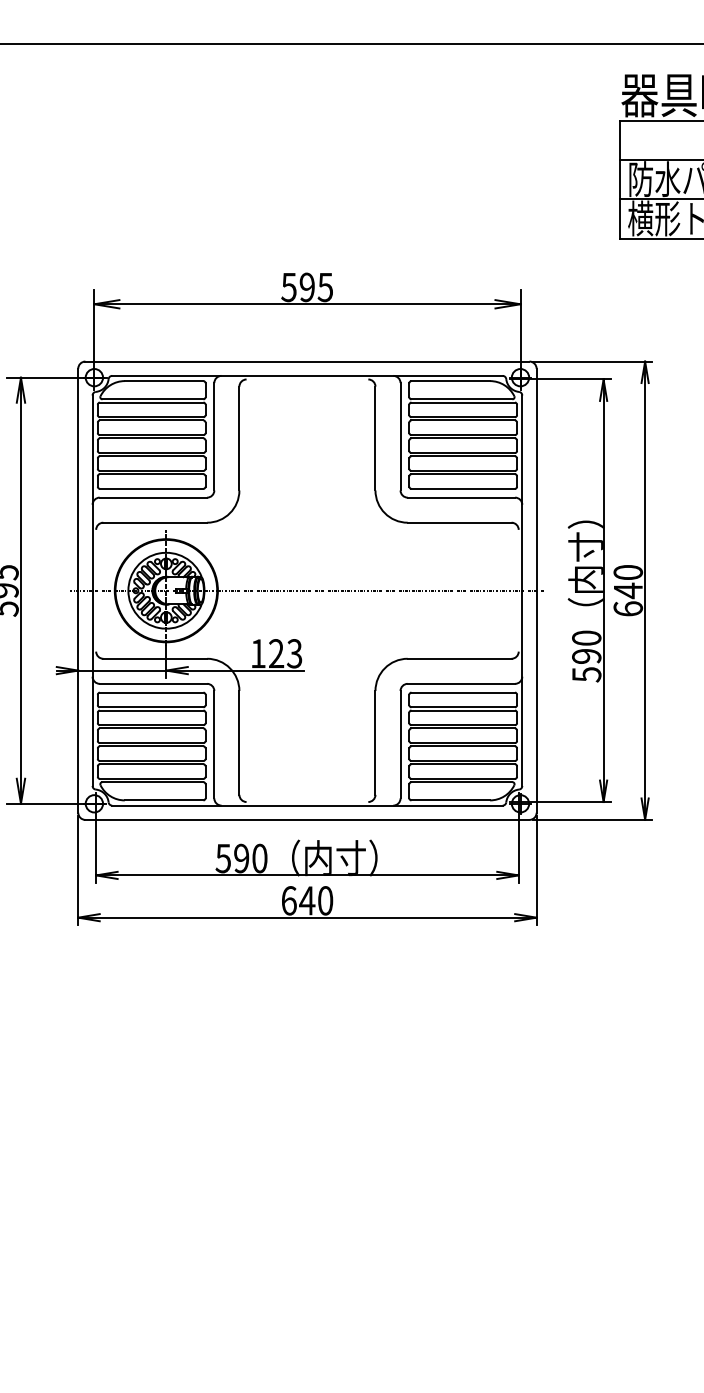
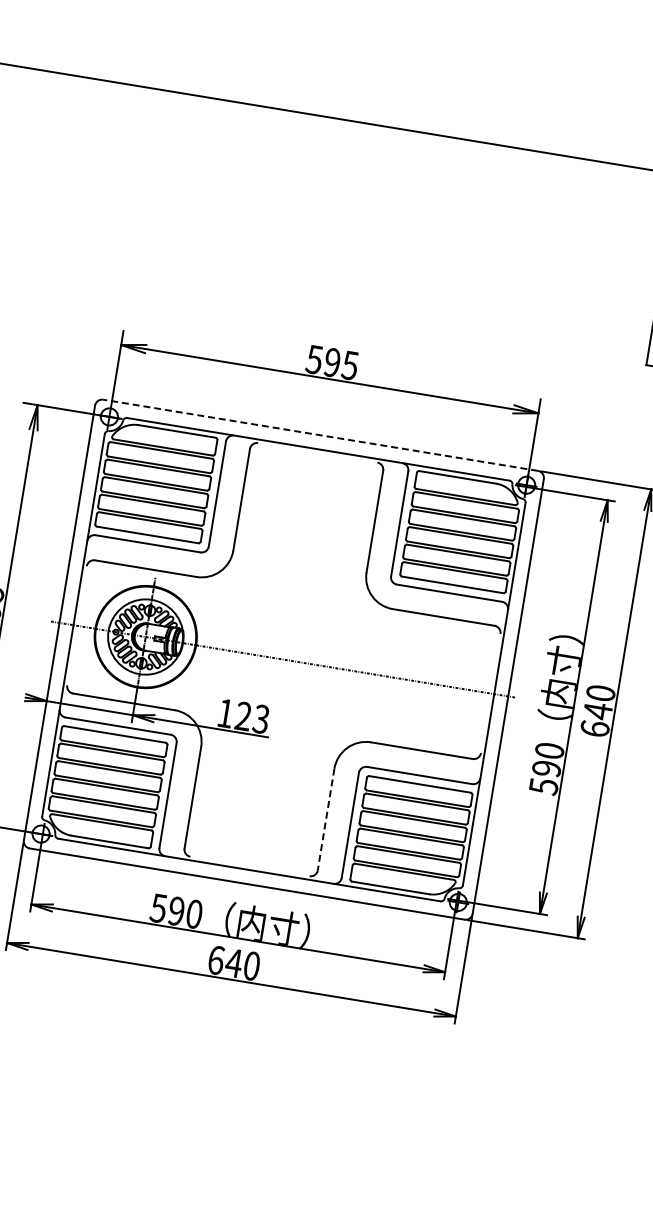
line: (306, 361) -> (319, 435), solid -> dashed
line: (375, 742) -> (326, 819), solid -> dashed

